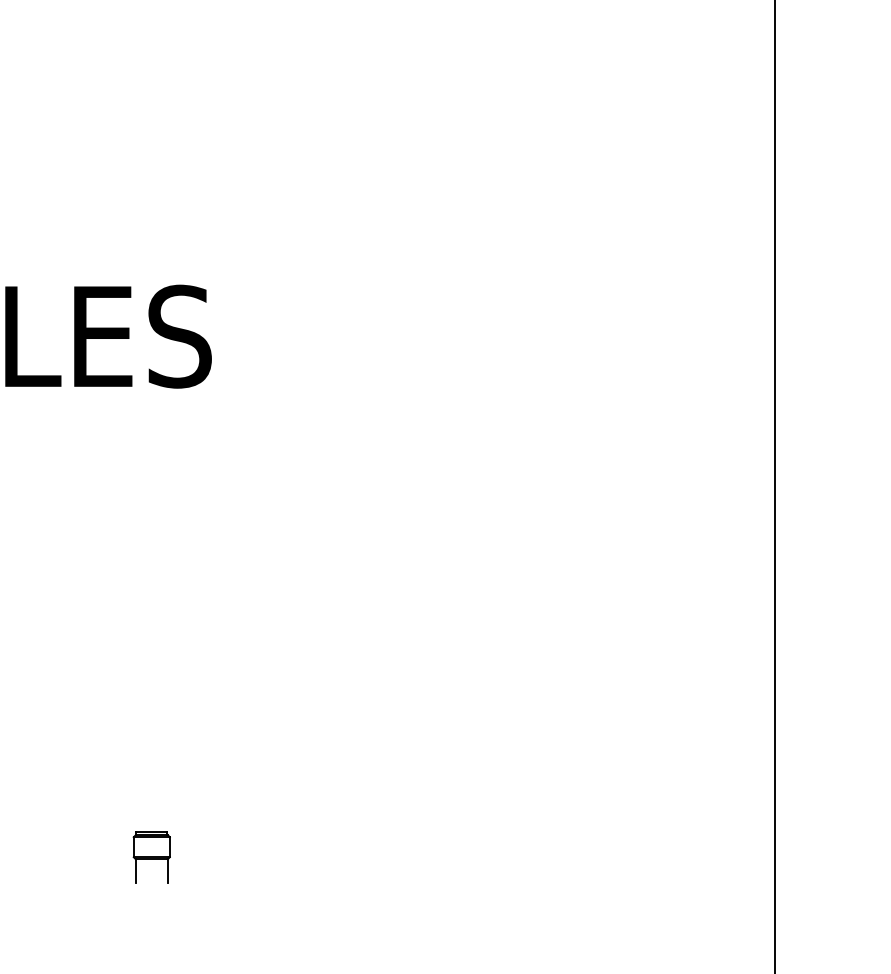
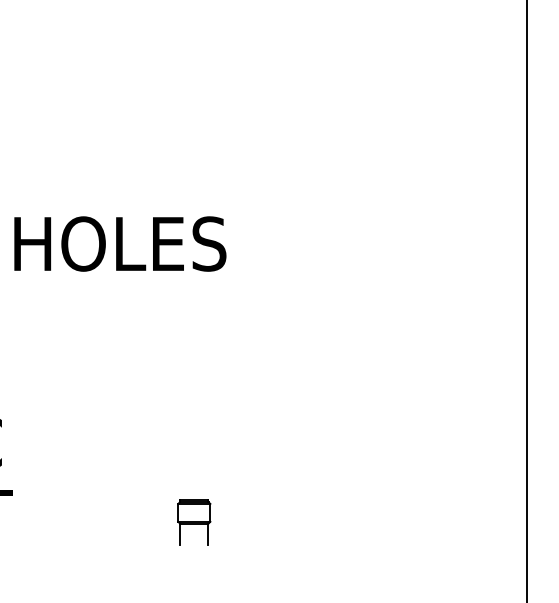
part: (152, 858) -> (194, 522), size x1.67

